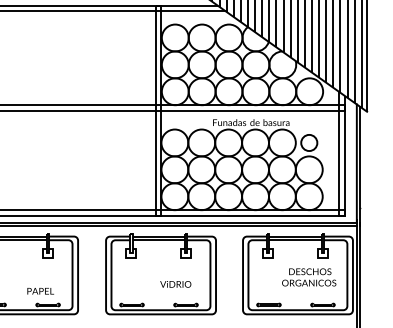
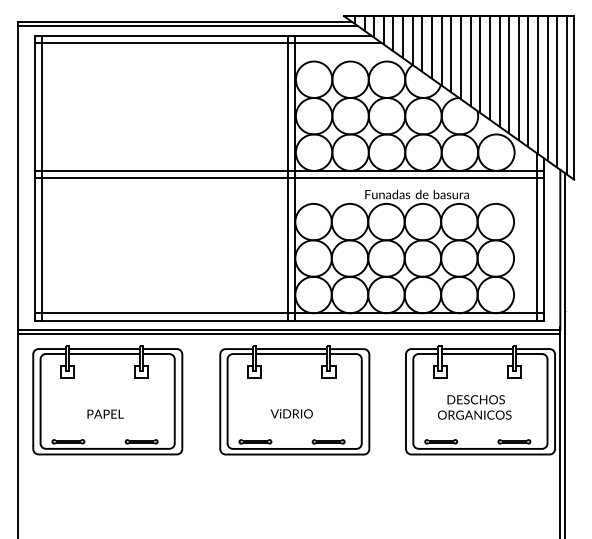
circle: (309, 142) -> (495, 221), size x1.67
text: (309, 277) -> (474, 407), moved
text: (175, 284) -> (291, 413), moved
text: (40, 290) -> (105, 413), moved

